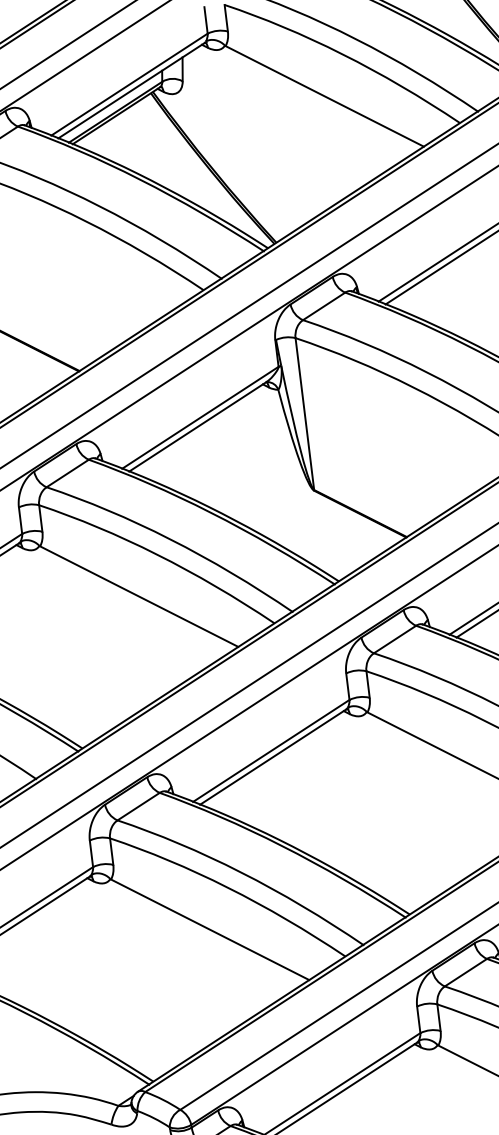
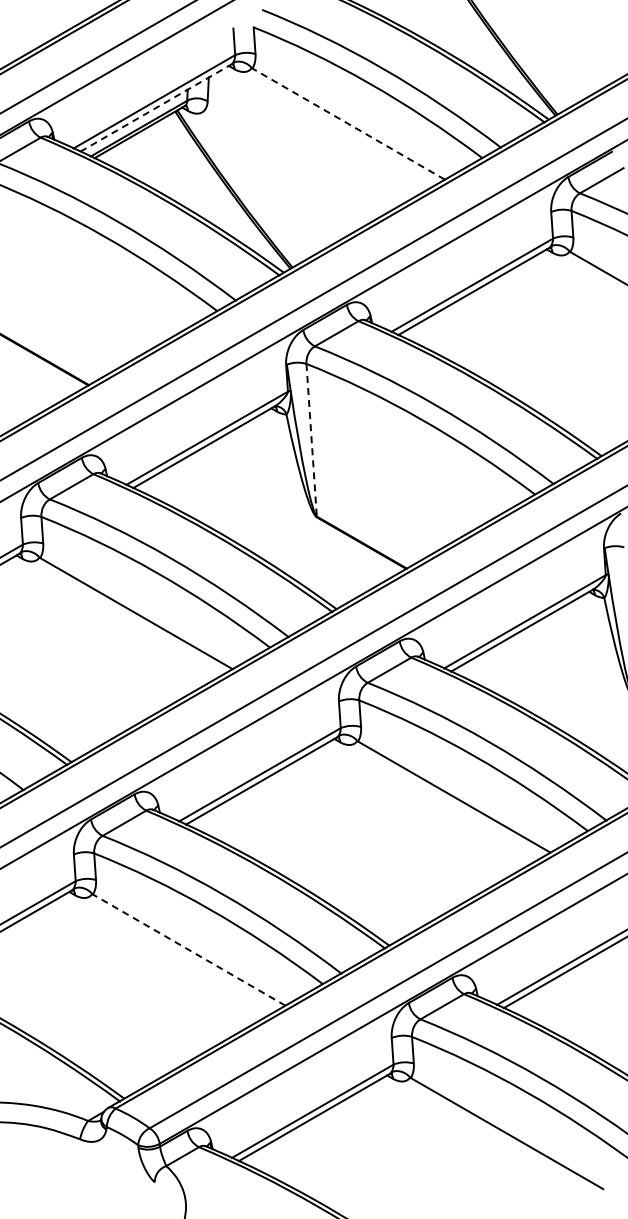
line: (131, 90) -> (156, 107), solid -> dashed
line: (324, 95) -> (348, 123), solid -> dashed
line: (304, 414) -> (311, 440), solid -> dashed
line: (209, 929) -> (188, 949), solid -> dashed

